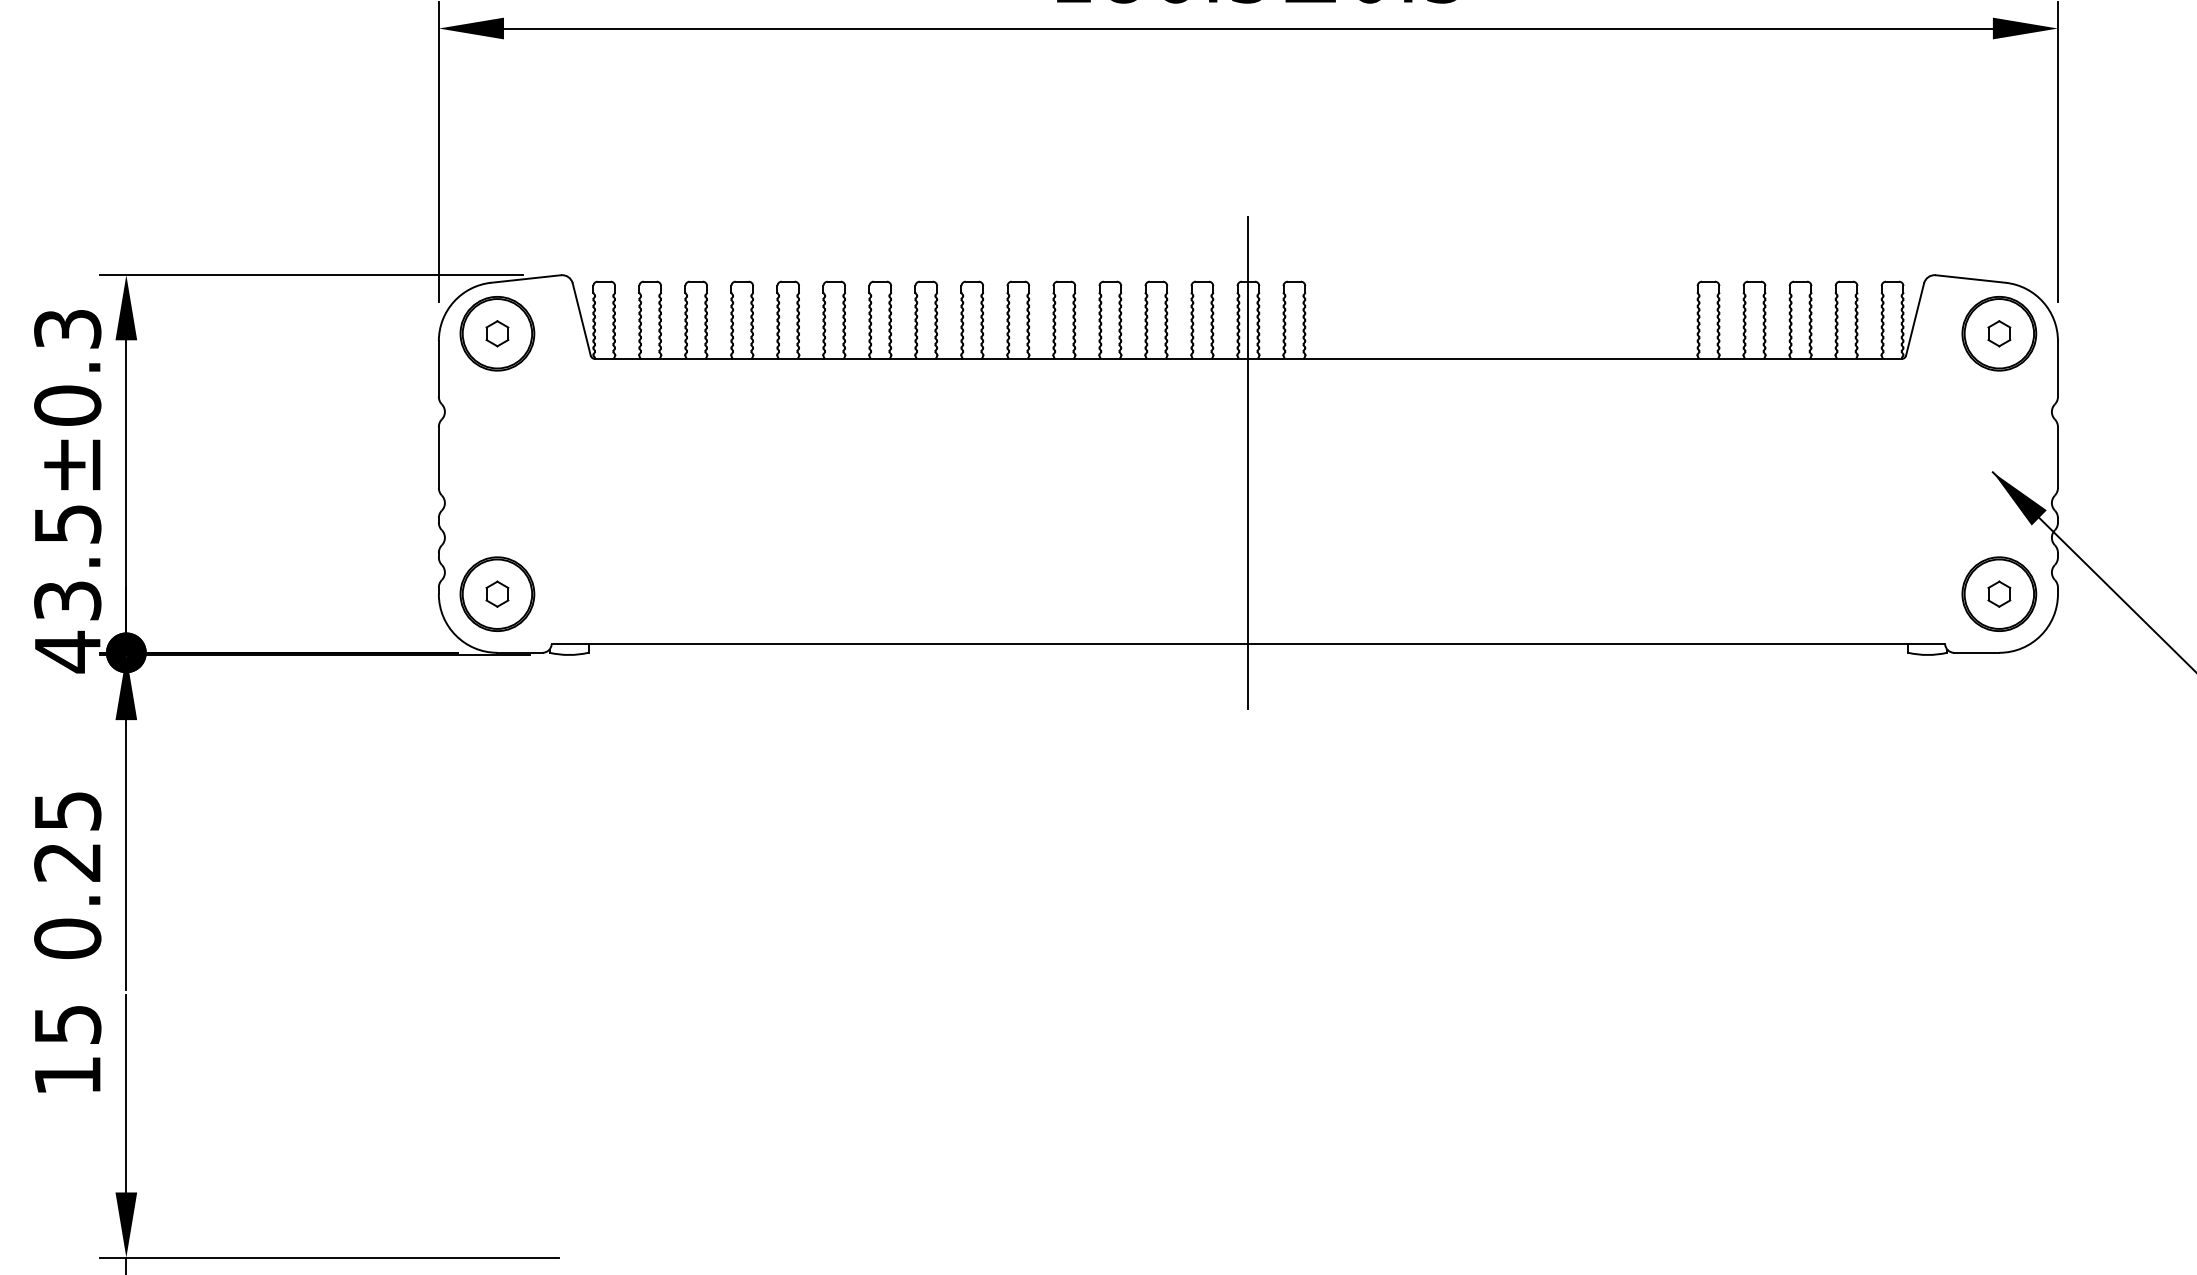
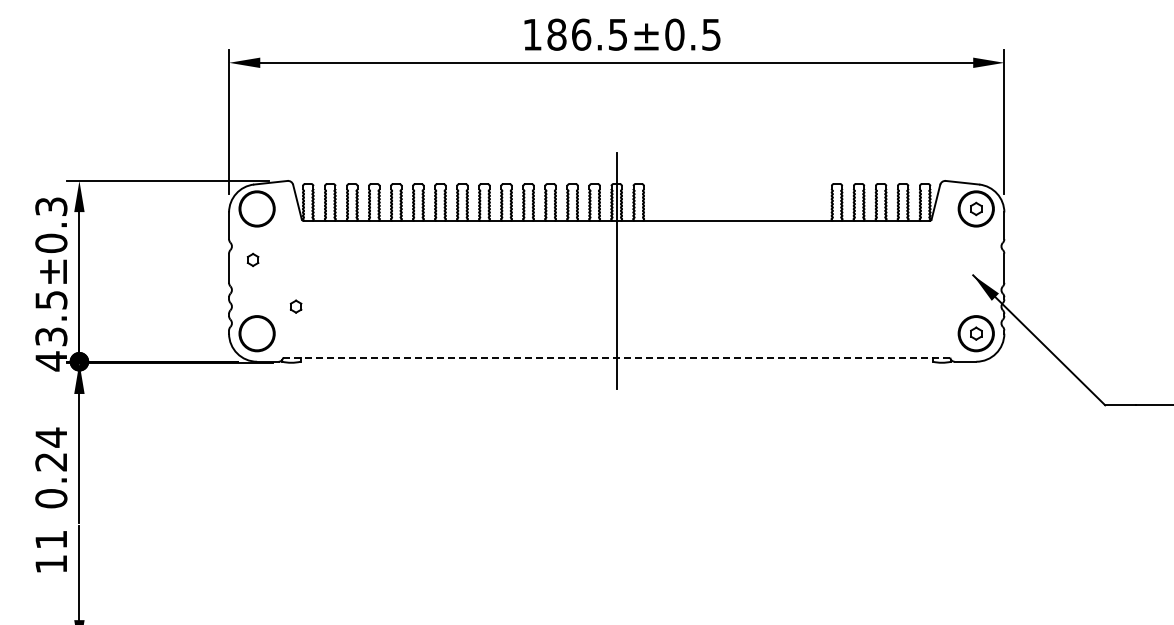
part: (496, 332) -> (252, 259), moved
part: (496, 593) -> (295, 306), moved
line: (1247, 643) -> (616, 357), solid -> dashed
text: (68, 811) -> (51, 437), 0.25 -> 0.24
text: (68, 1024) -> (51, 539), 15 -> 11

